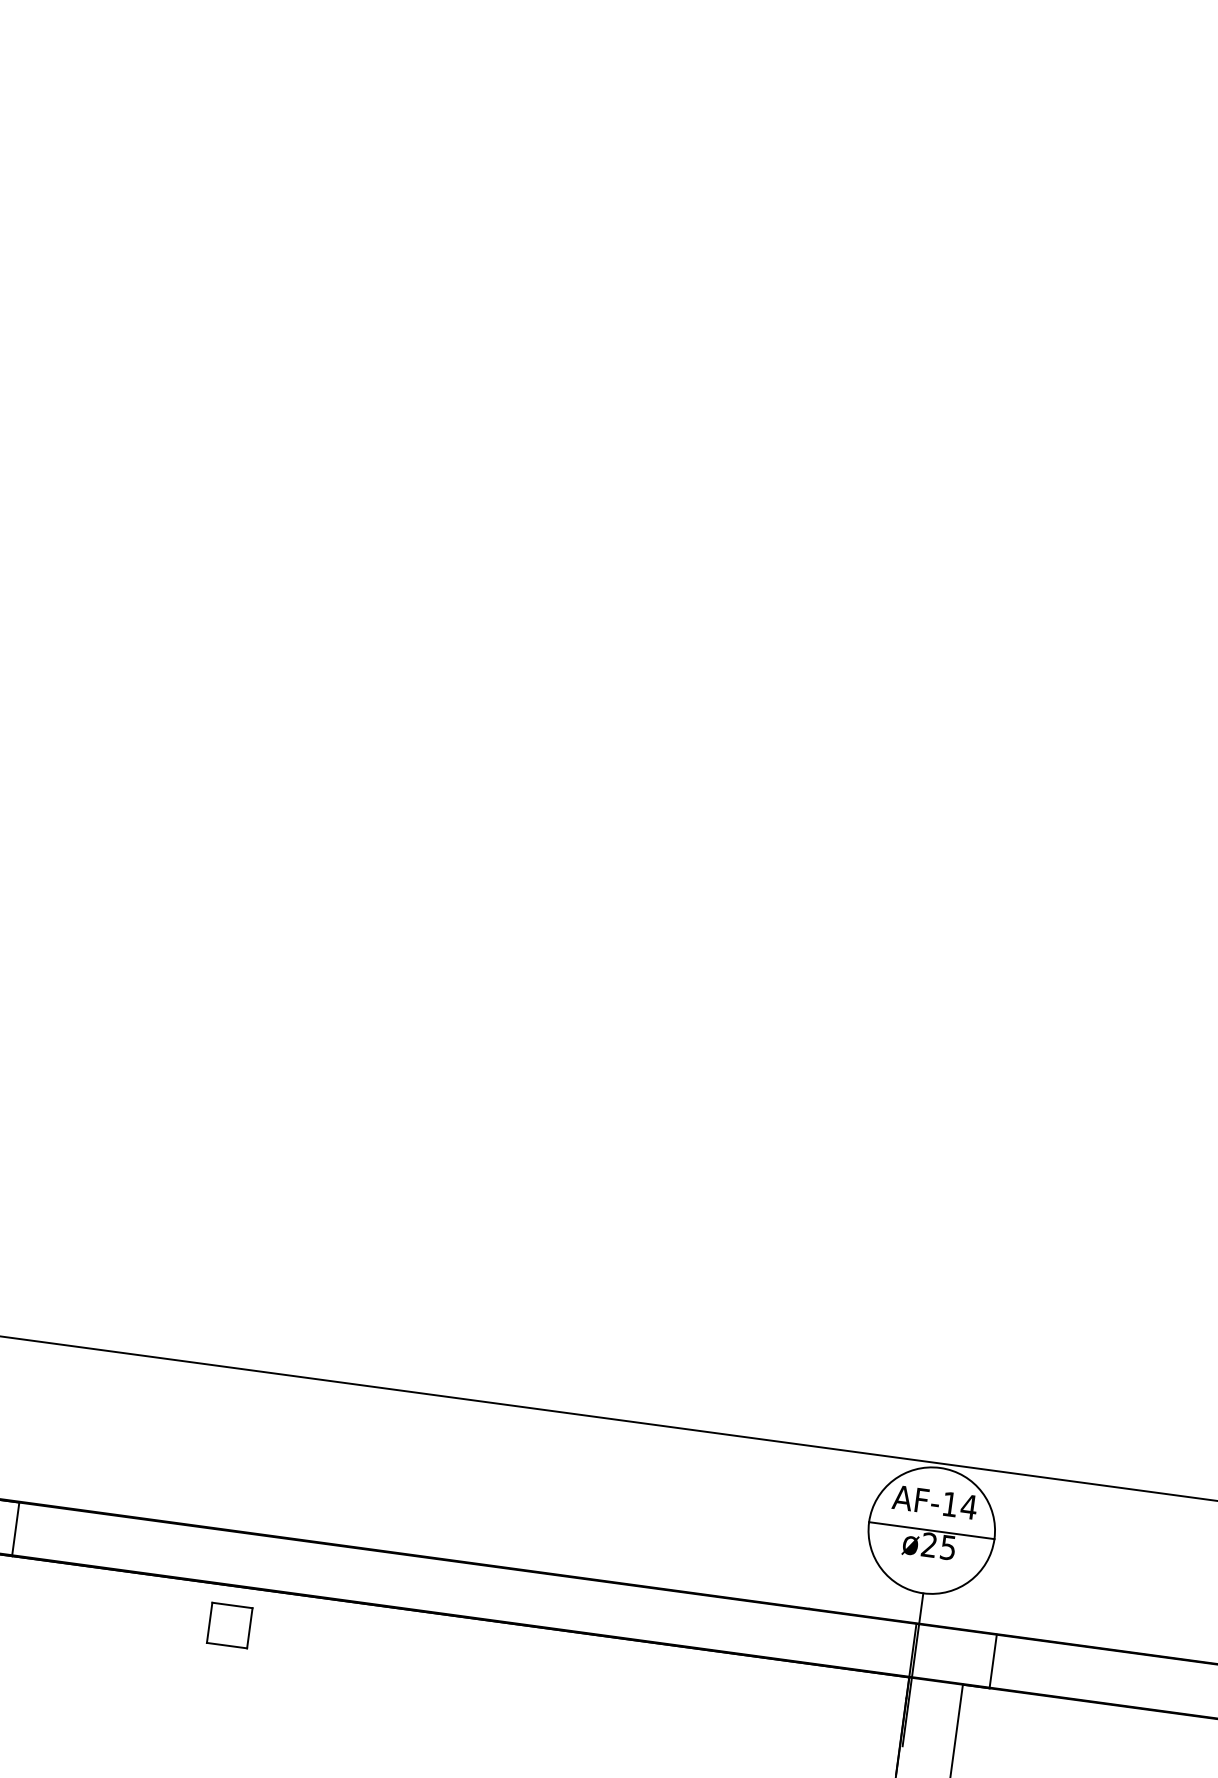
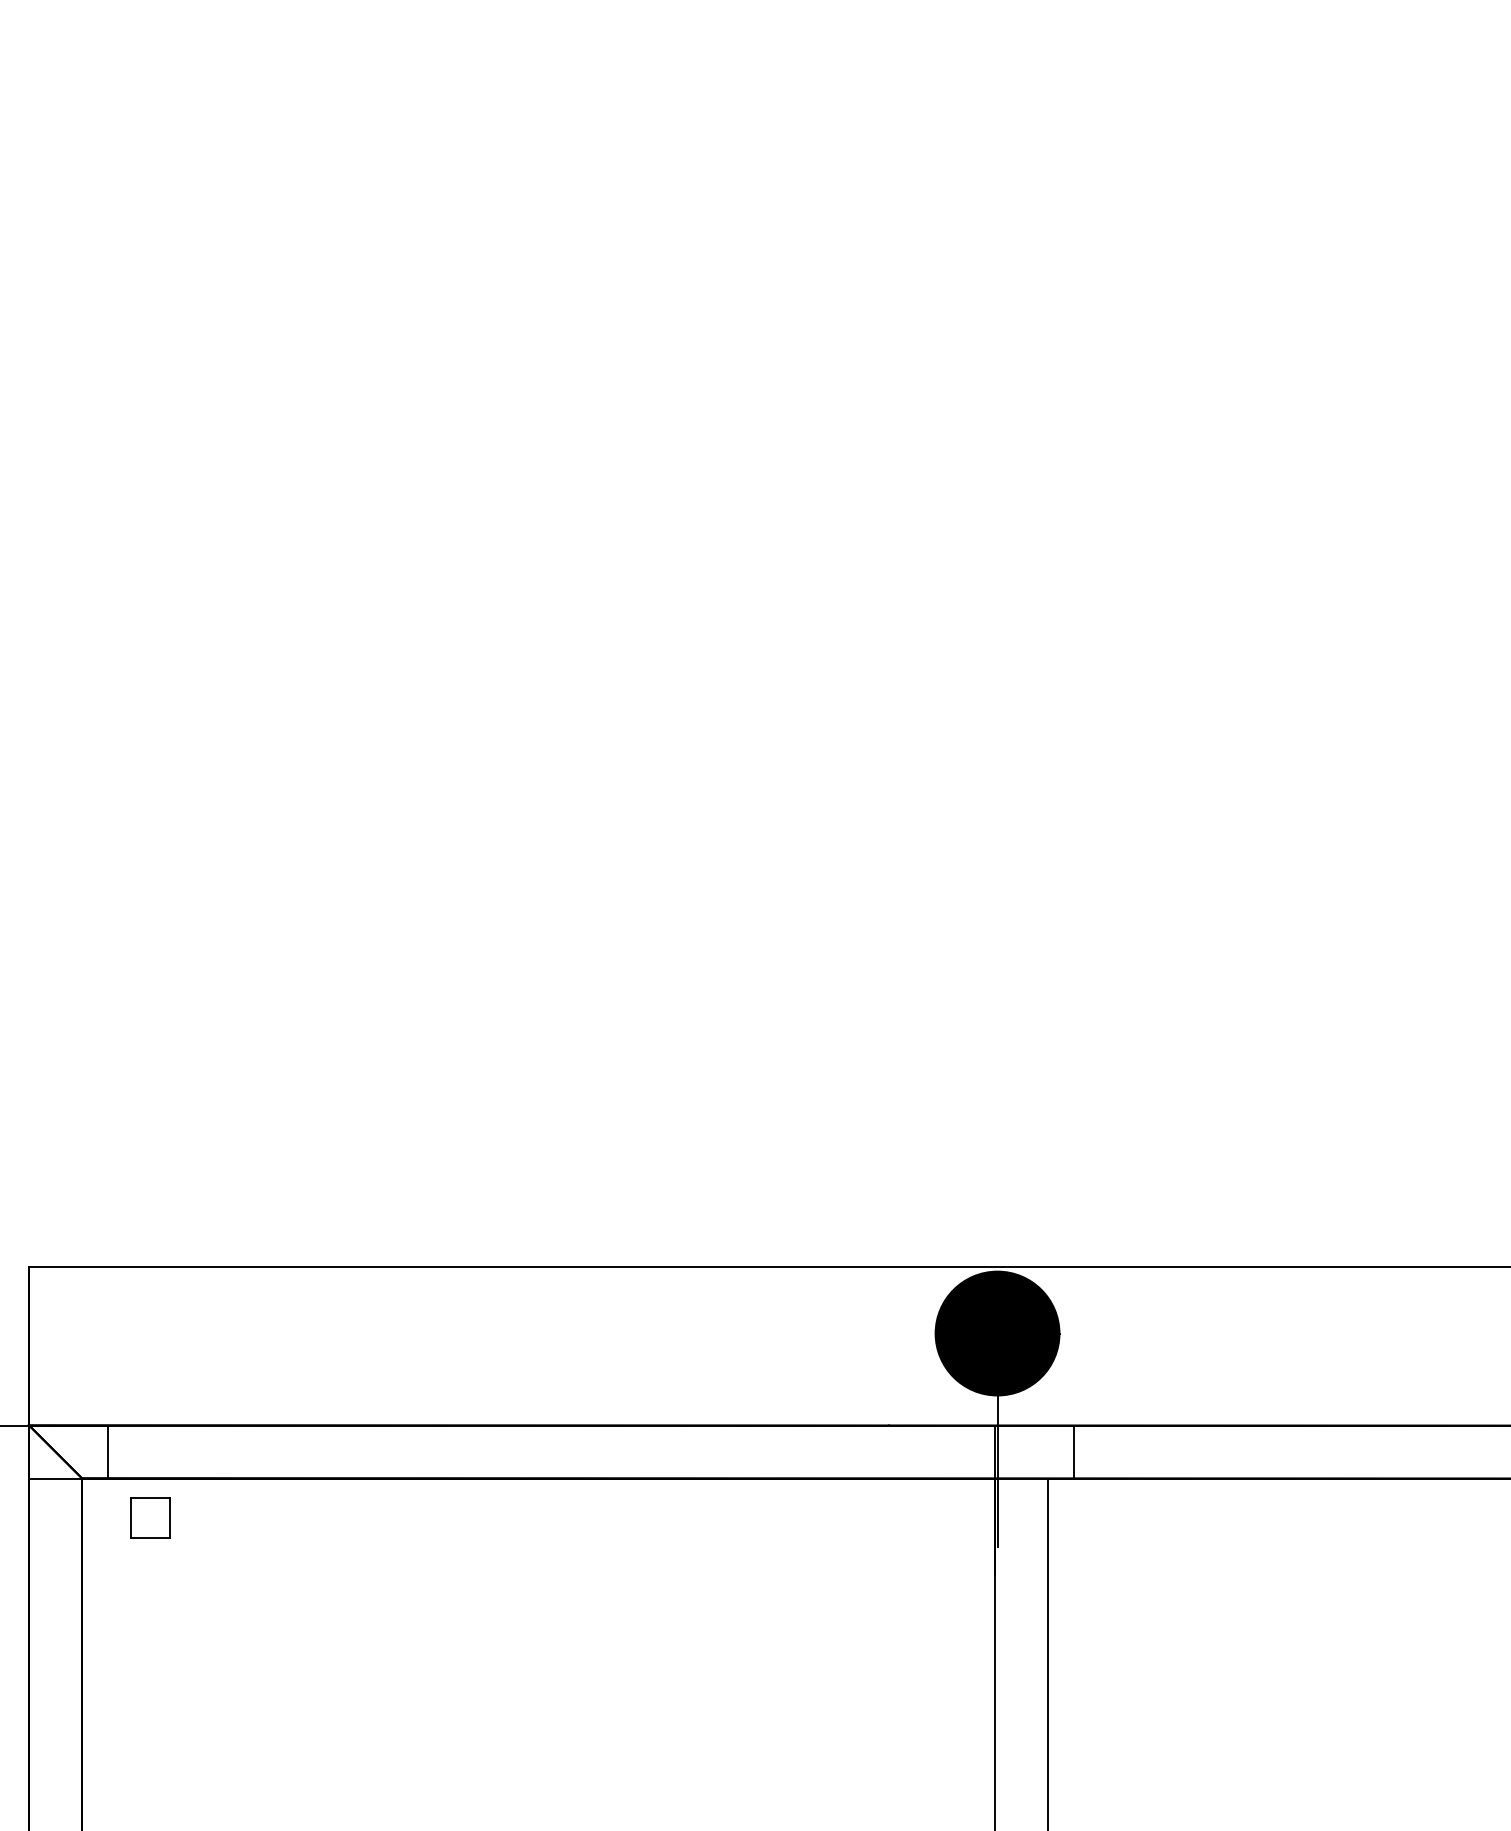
fill: (931, 1530) -> (997, 1333), added
part: (229, 1625) -> (150, 1517), moved

